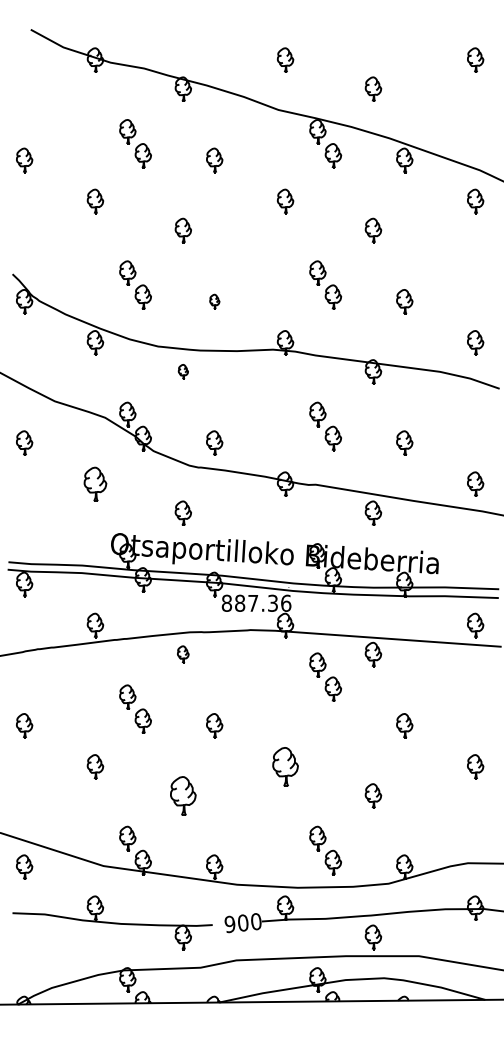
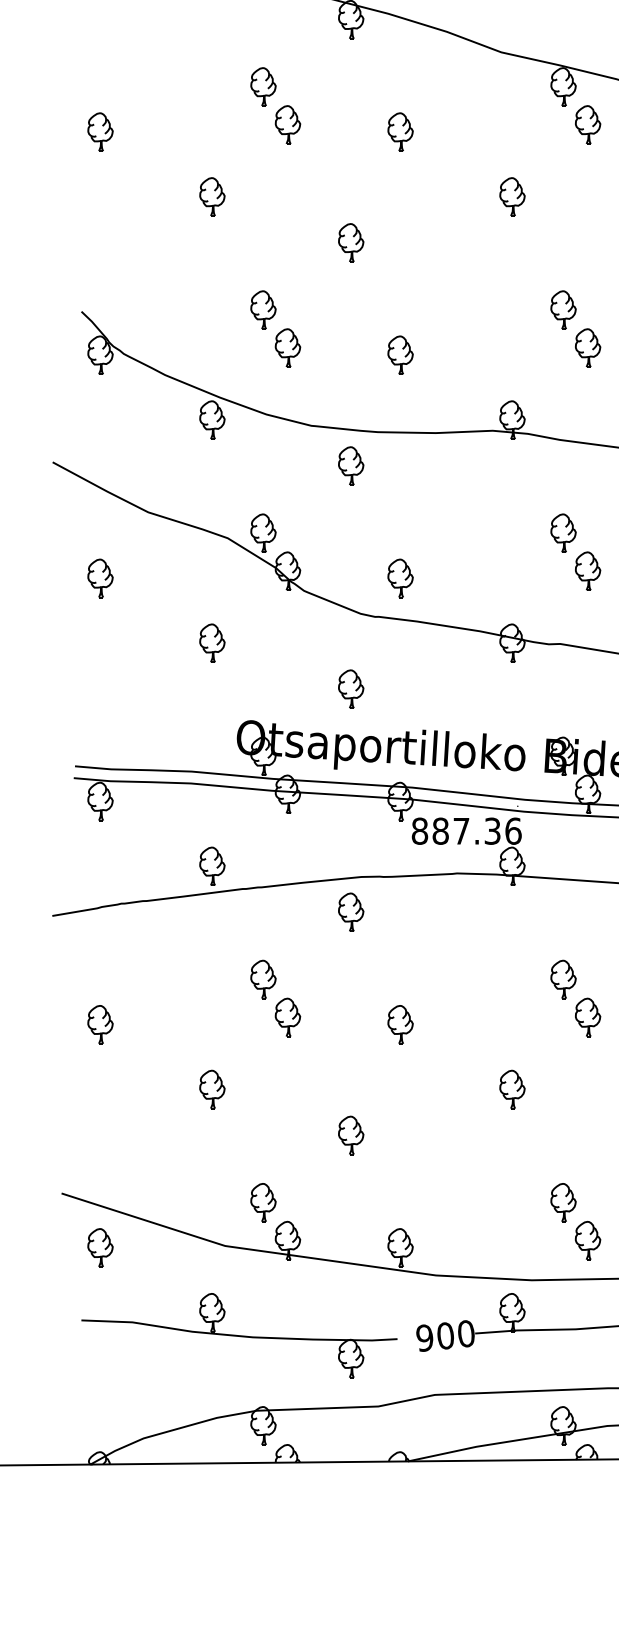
part: (214, 301) -> (400, 354), size x1.67
part: (183, 371) -> (351, 465), size x1.67
part: (95, 483) -> (212, 642), size x0.71
part: (182, 654) -> (349, 911), size x1.43
part: (325, 676) -> (575, 997), moved
part: (285, 766) -> (512, 1088), size x0.62
part: (183, 795) -> (351, 1134), size x0.62

